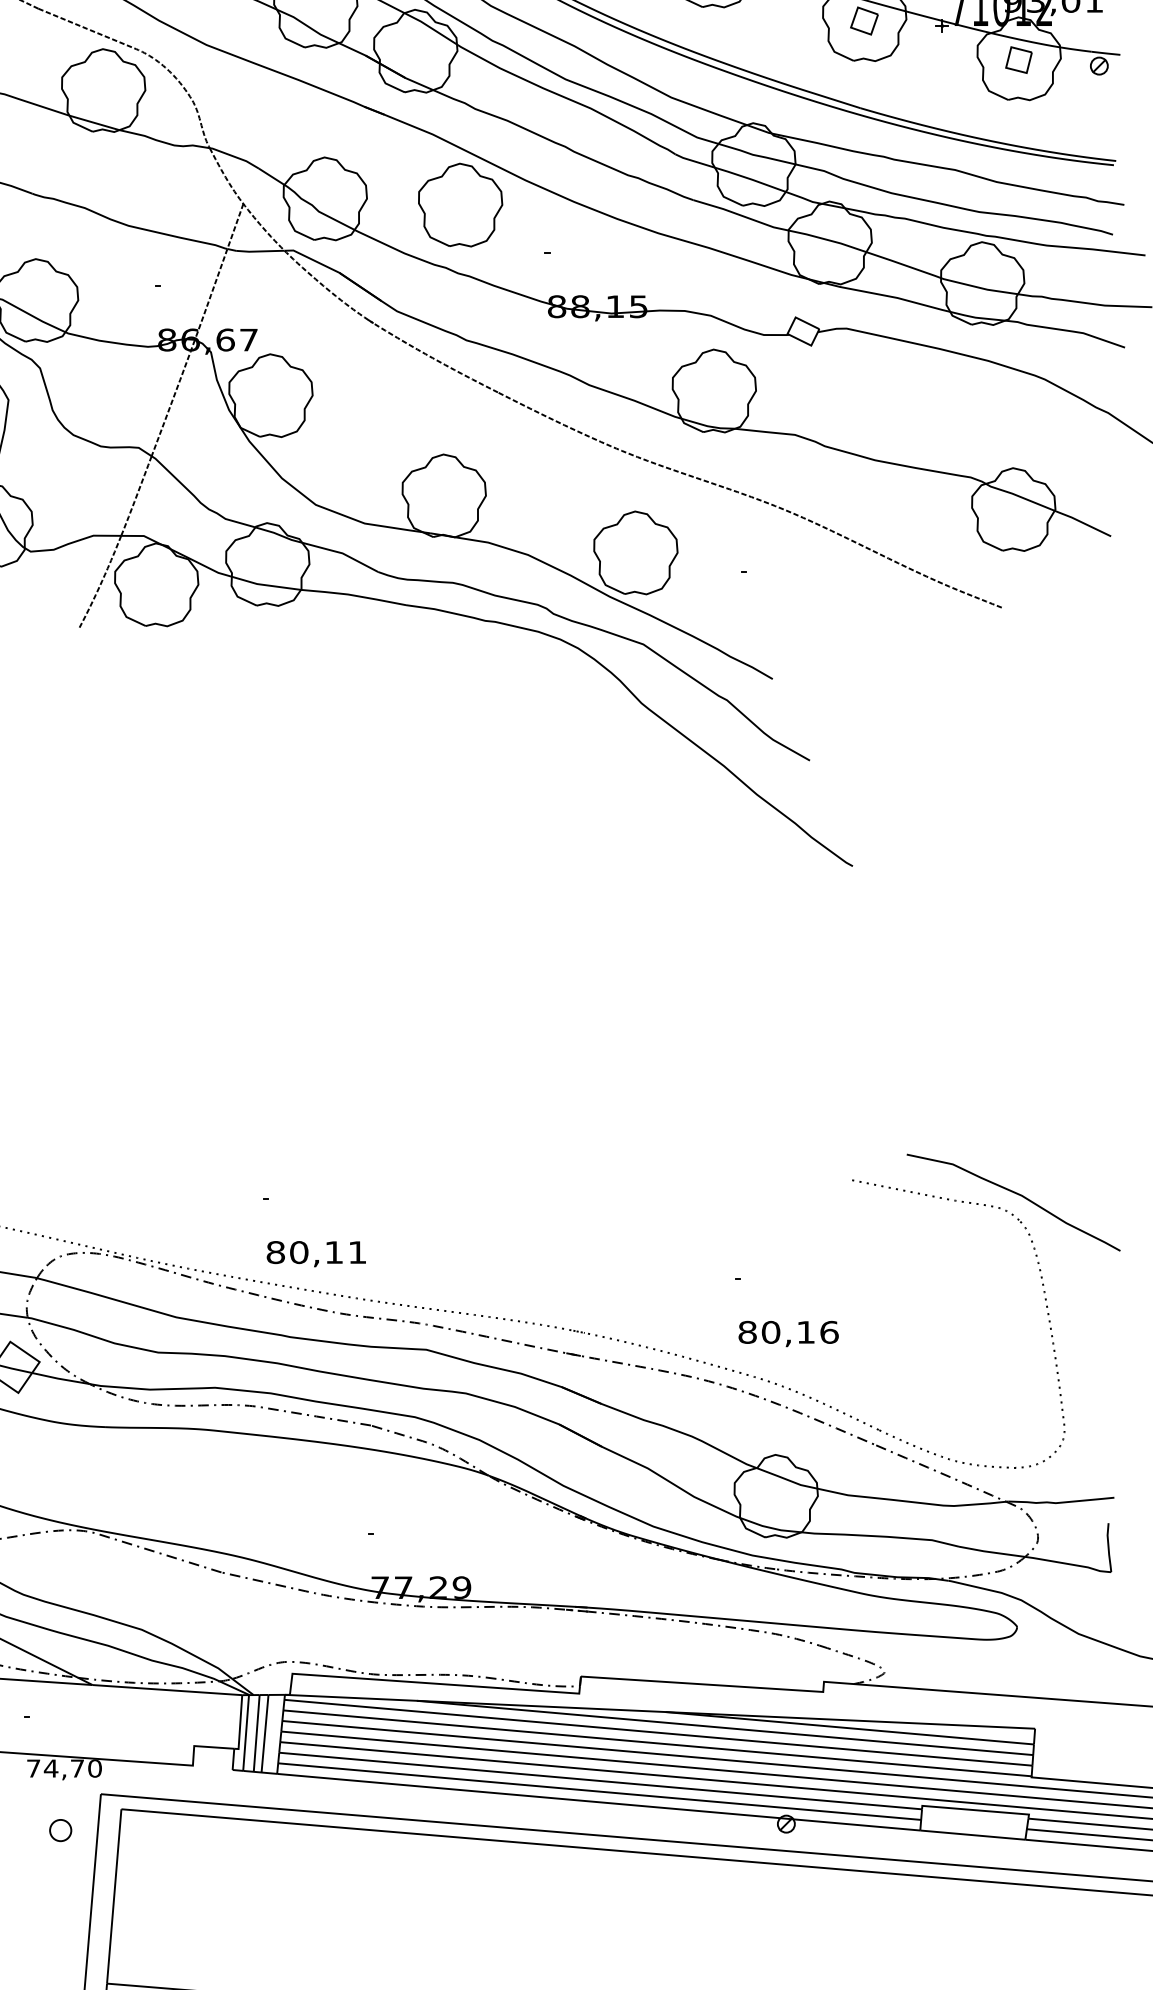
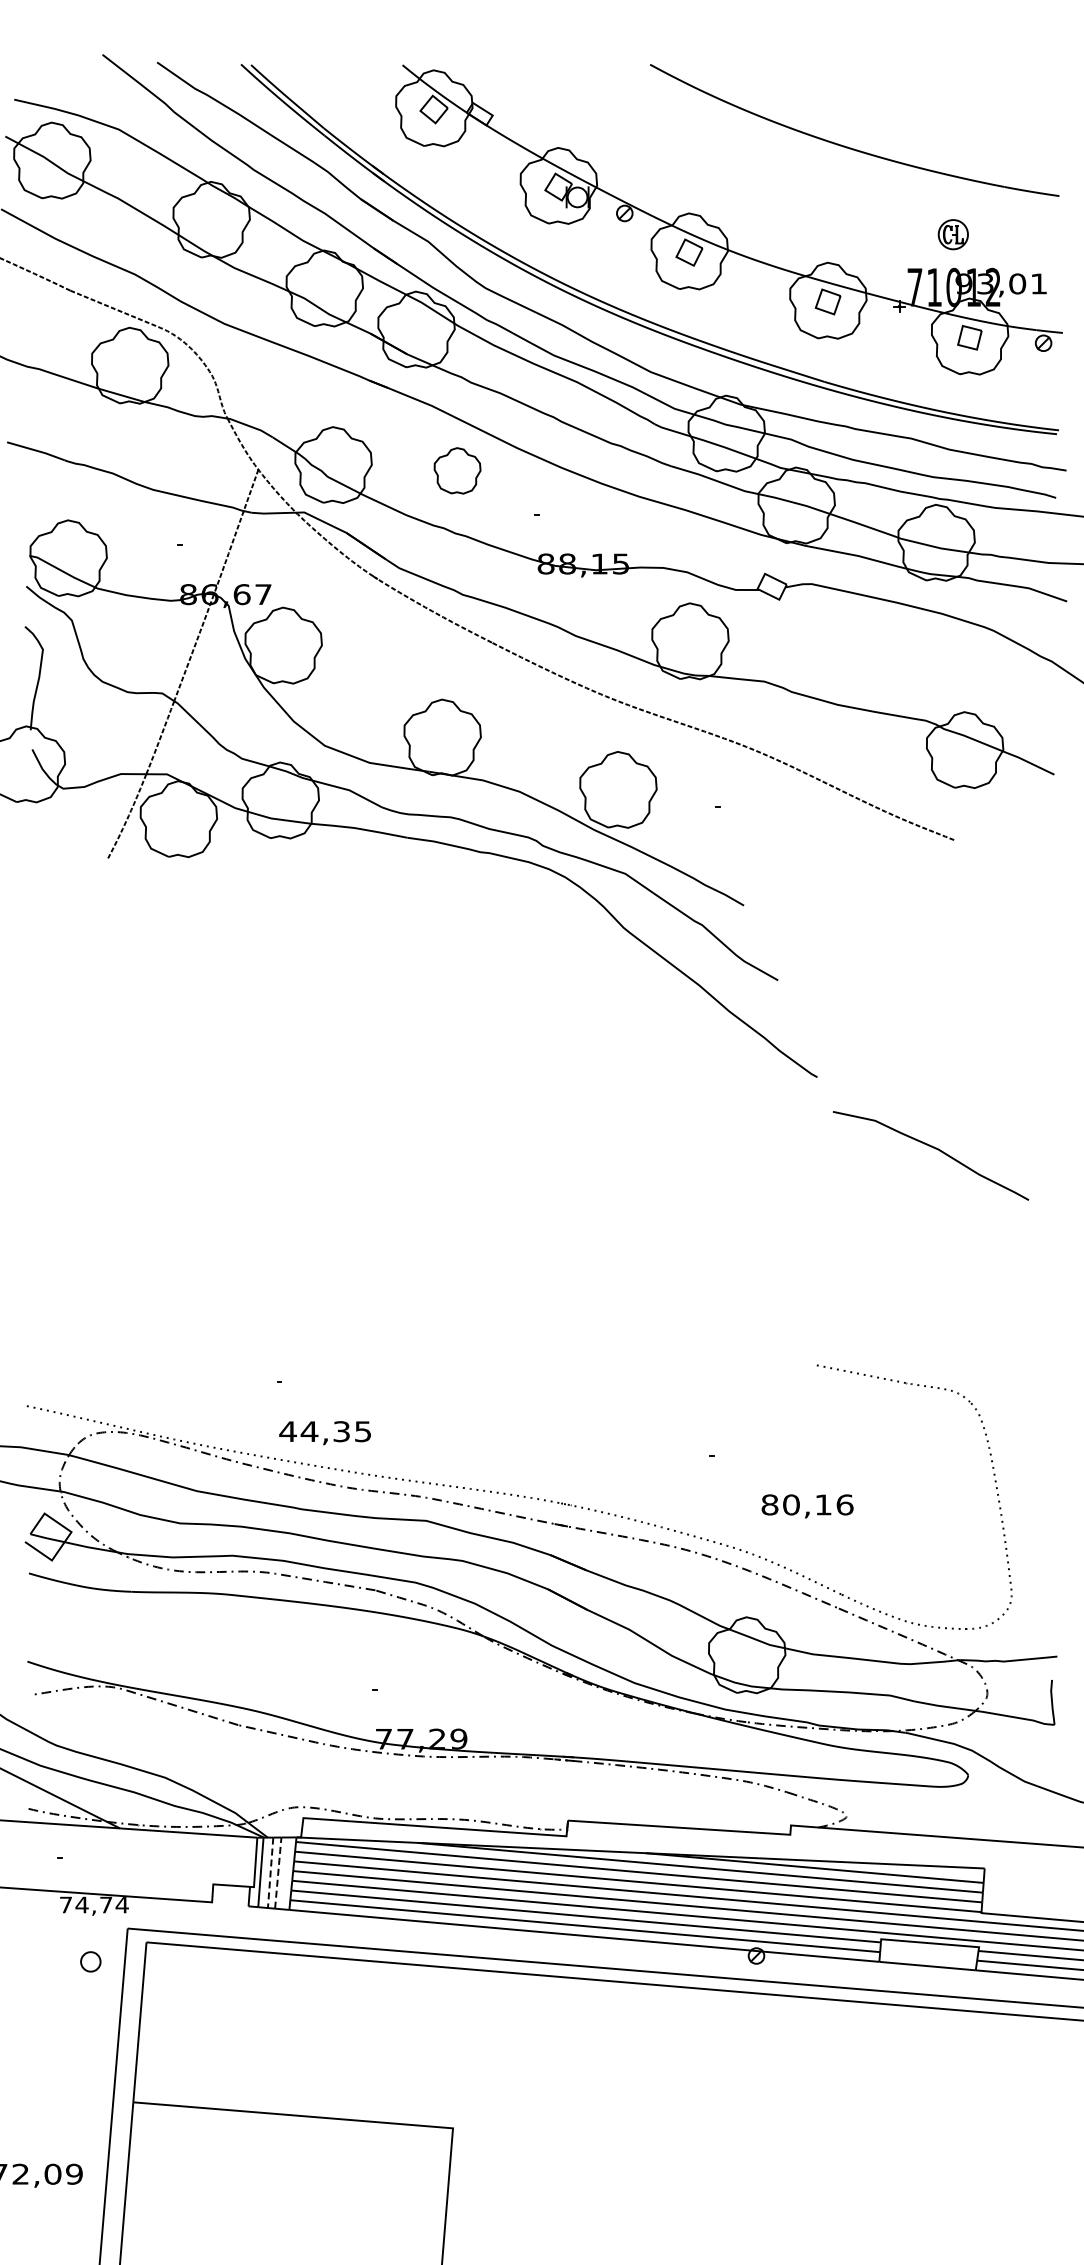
part: (460, 204) -> (457, 470), size x0.6
curve: (1018, 1195) -> (935, 1149), moved
text: (315, 1252) -> (324, 1431), 80,11 -> 44,35
text: (788, 1334) -> (807, 1506), moved
line: (256, 1734) -> (270, 1873), solid -> dashed
line: (265, 1734) -> (278, 1873), solid -> dashed
text: (94, 1769) -> (121, 1905), 74,70 -> 74,74

